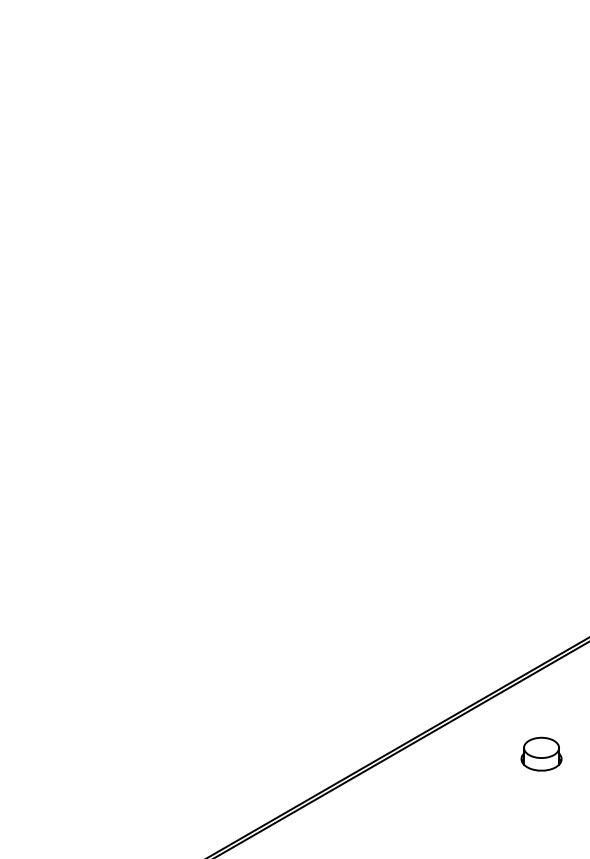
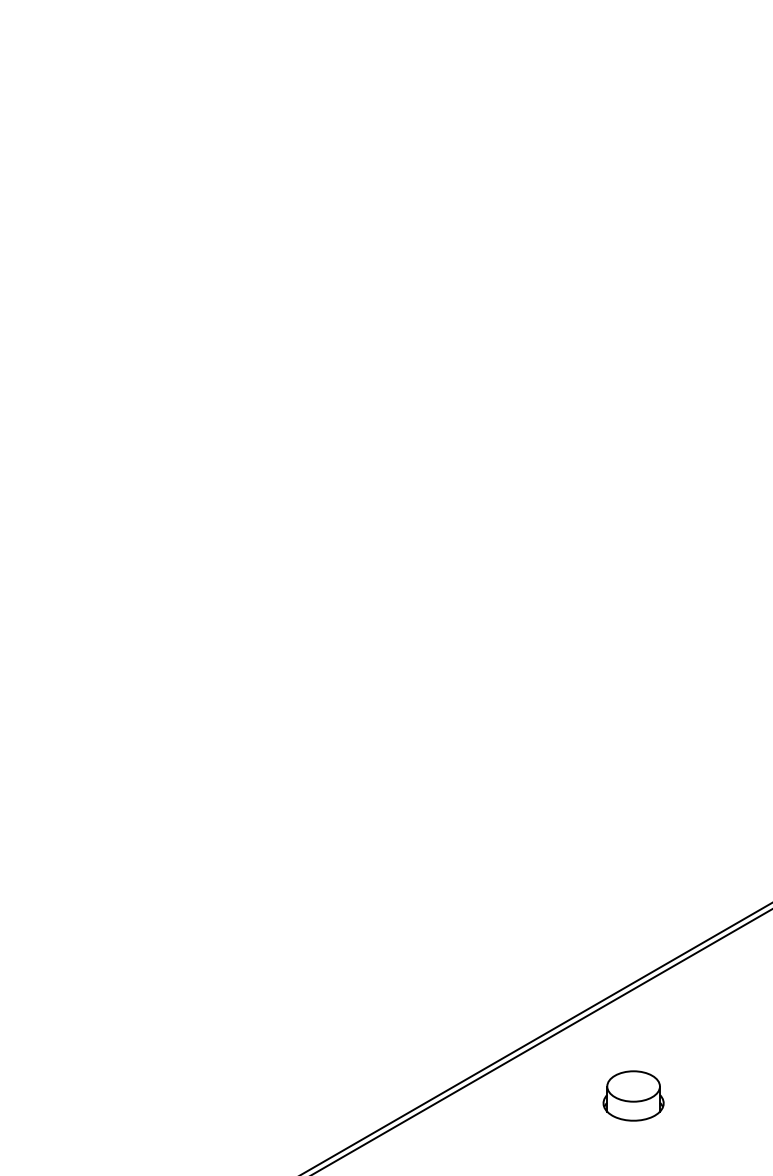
part: (541, 753) -> (633, 1094), moved

